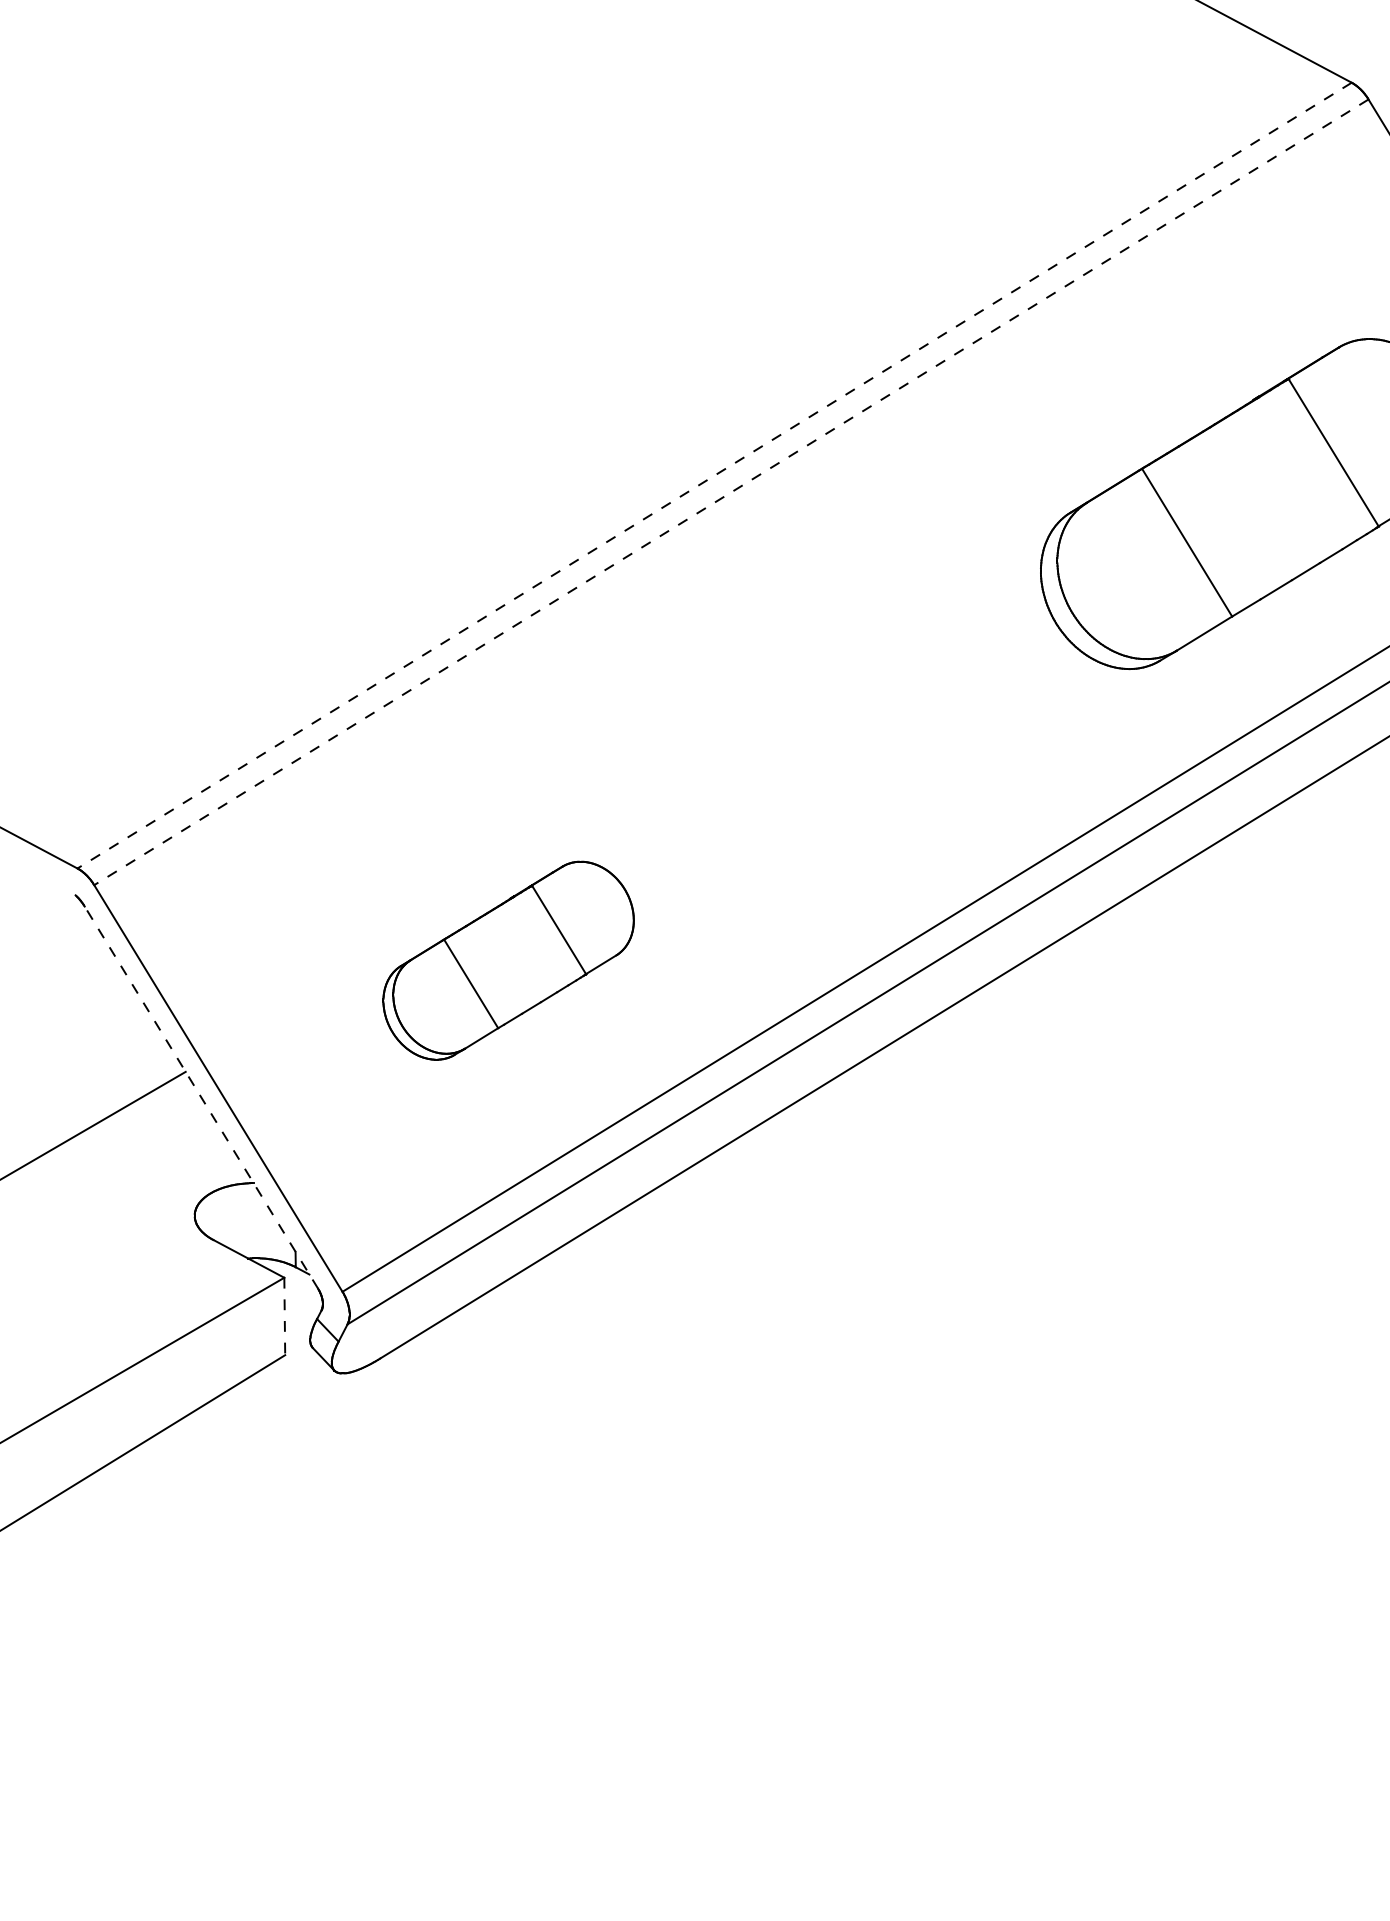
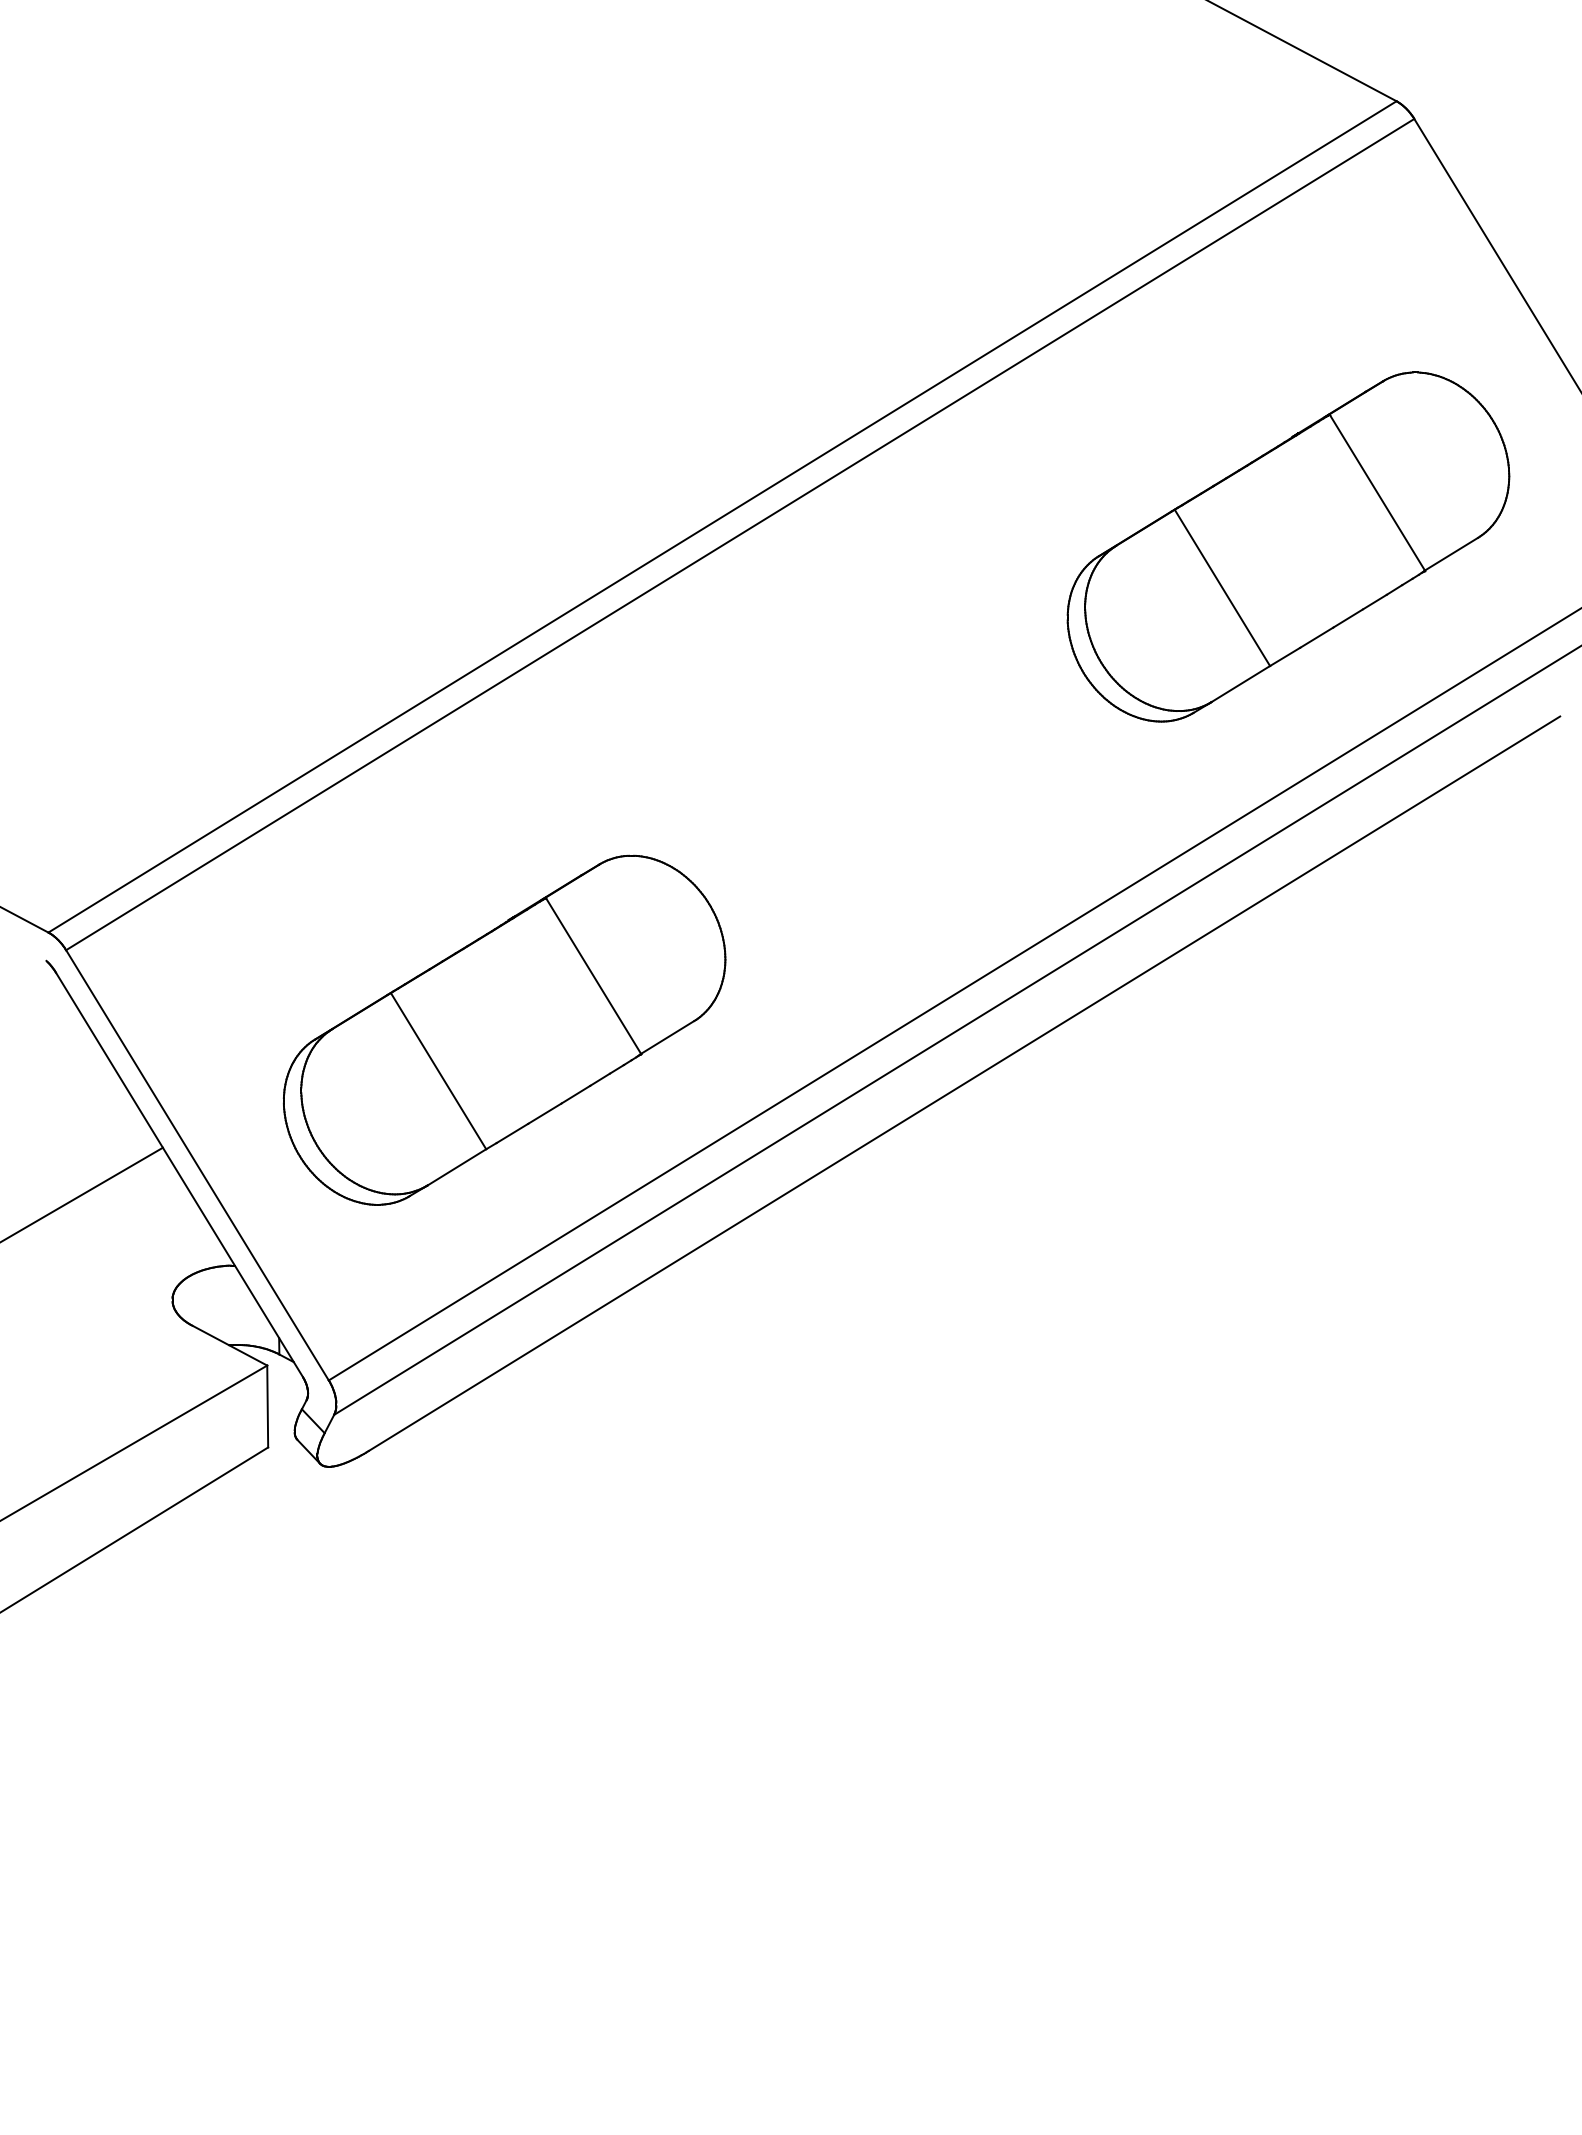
line: (714, 475) -> (722, 516), dashed -> solid
line: (731, 492) -> (740, 534), dashed -> solid
part: (508, 960) -> (504, 1029), size x1.67
line: (201, 1098) -> (179, 1175), dashed -> solid
line: (284, 1316) -> (267, 1406), dashed -> solid

